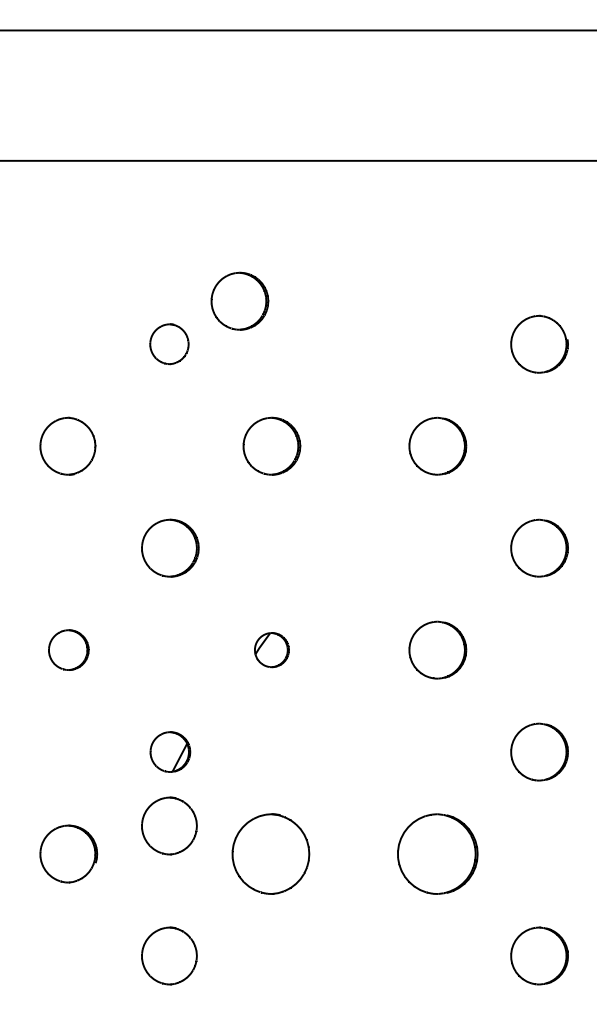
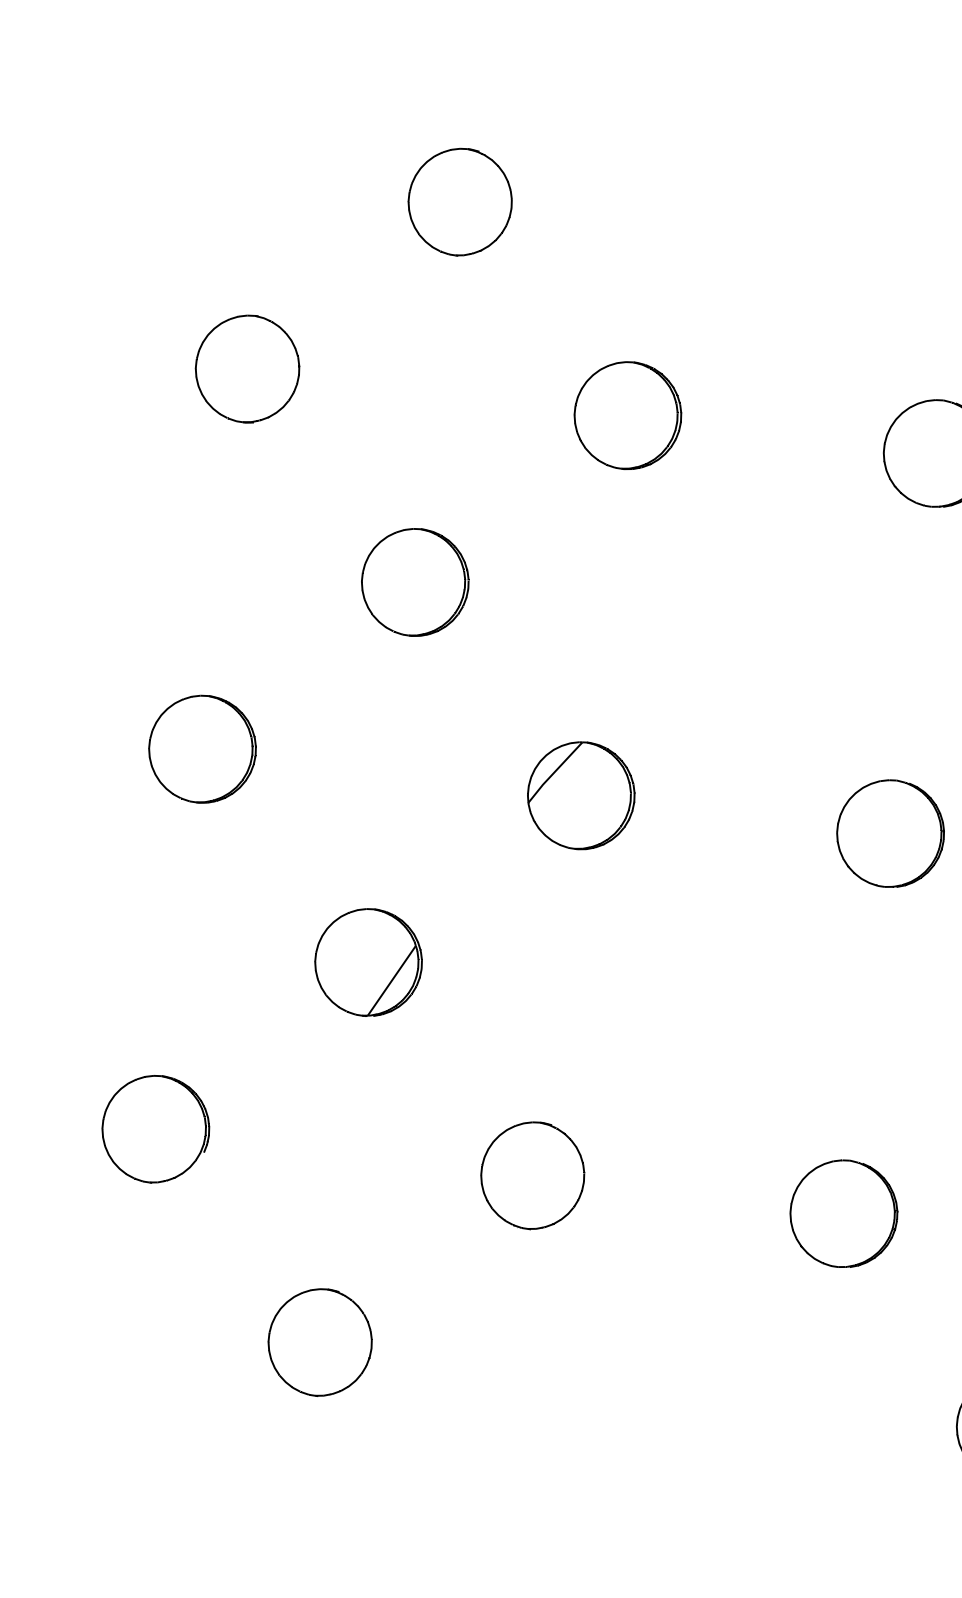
part: (239, 300) -> (600, 136), removed
part: (169, 343) -> (460, 200), size x1.43
part: (68, 649) -> (202, 747), size x1.43
part: (271, 649) -> (580, 794), size x1.67
part: (170, 751) -> (369, 961), size x1.43
part: (169, 825) -> (350, 1099), removed
part: (270, 853) -> (532, 1174), size x0.71
part: (437, 853) -> (843, 1212), size x0.71

